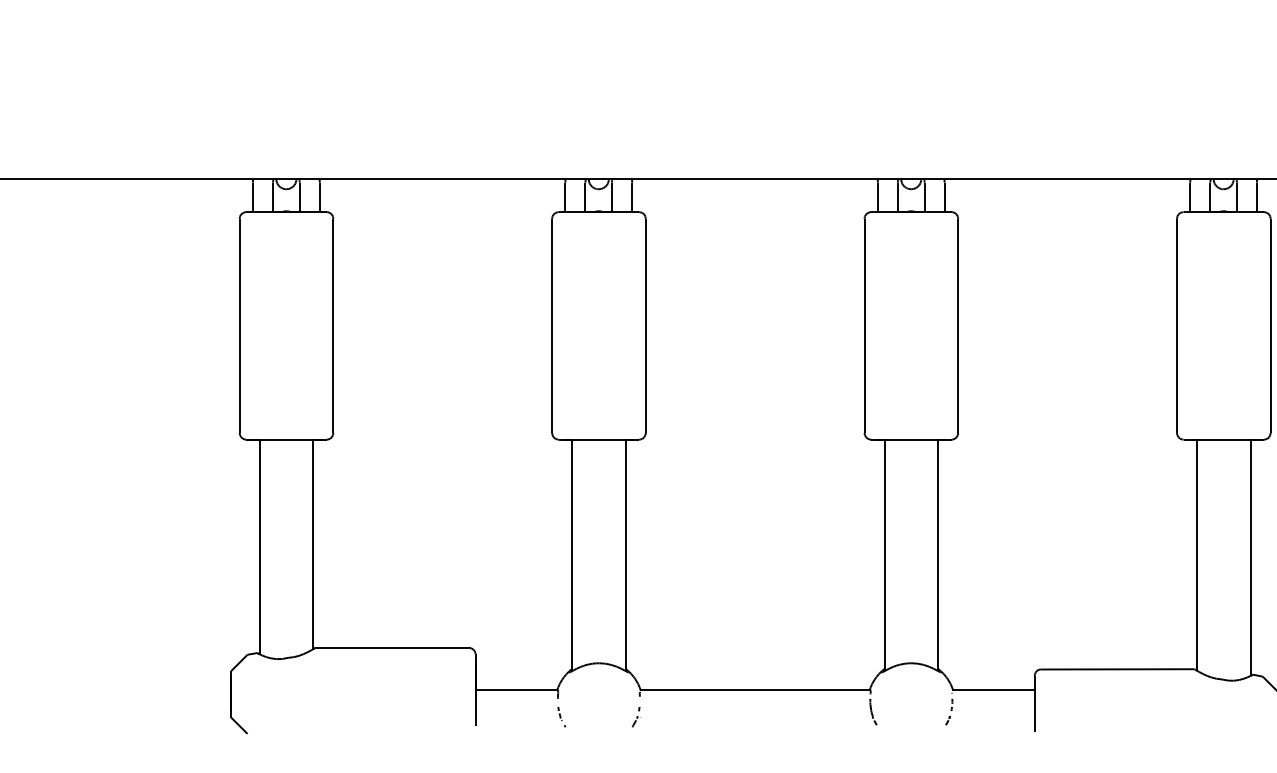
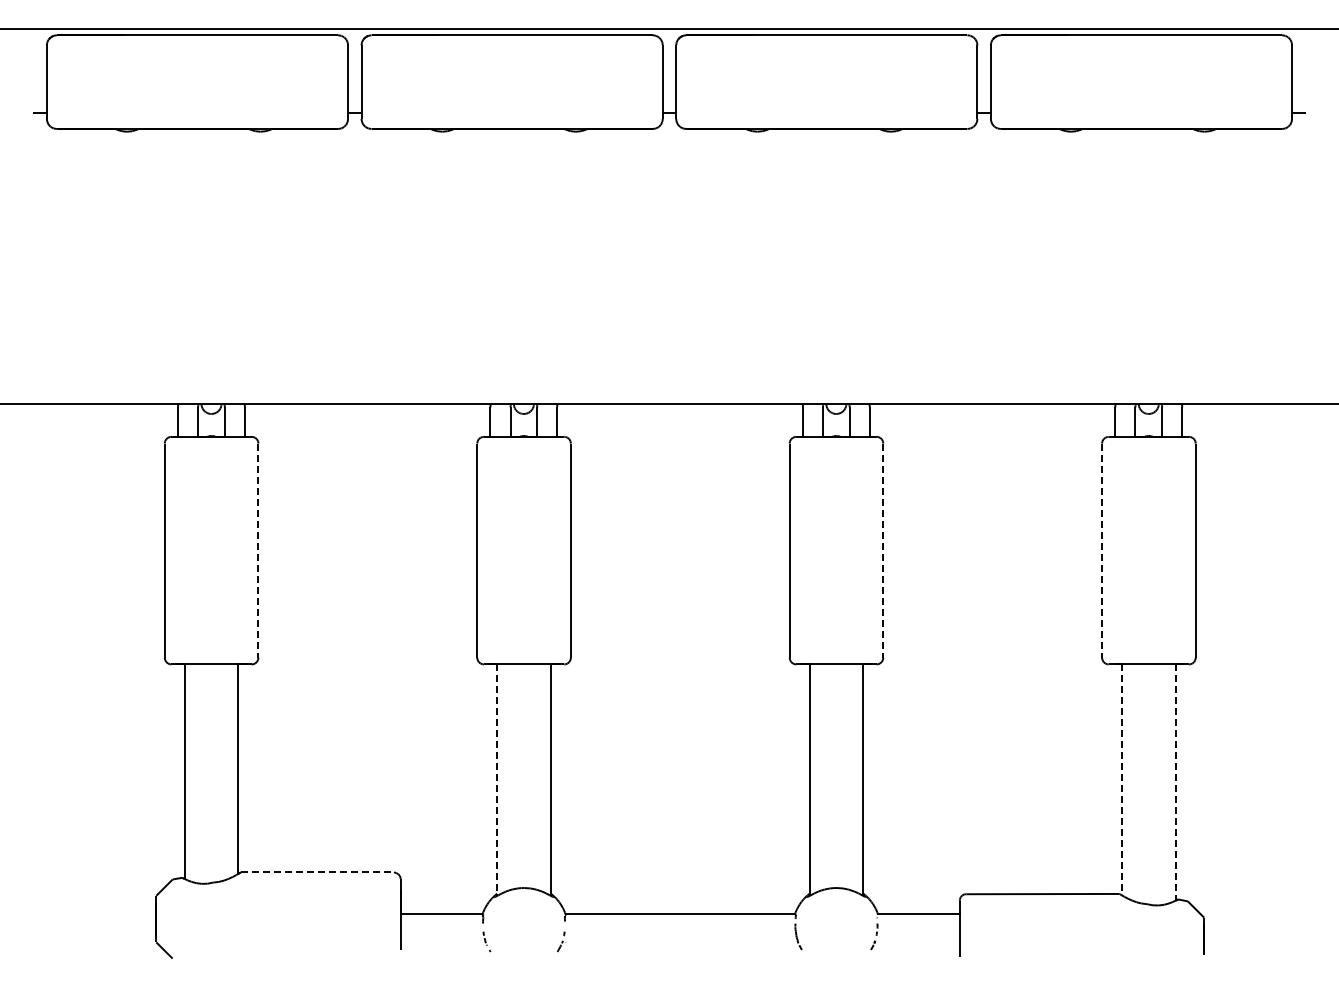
line: (333, 326) -> (258, 551), solid -> dashed
line: (958, 326) -> (883, 551), solid -> dashed
line: (1177, 326) -> (1102, 551), solid -> dashed
line: (572, 554) -> (497, 779), solid -> dashed
line: (1197, 554) -> (1122, 779), solid -> dashed
line: (1250, 558) -> (1175, 783), solid -> dashed
line: (392, 647) -> (317, 872), solid -> dashed

